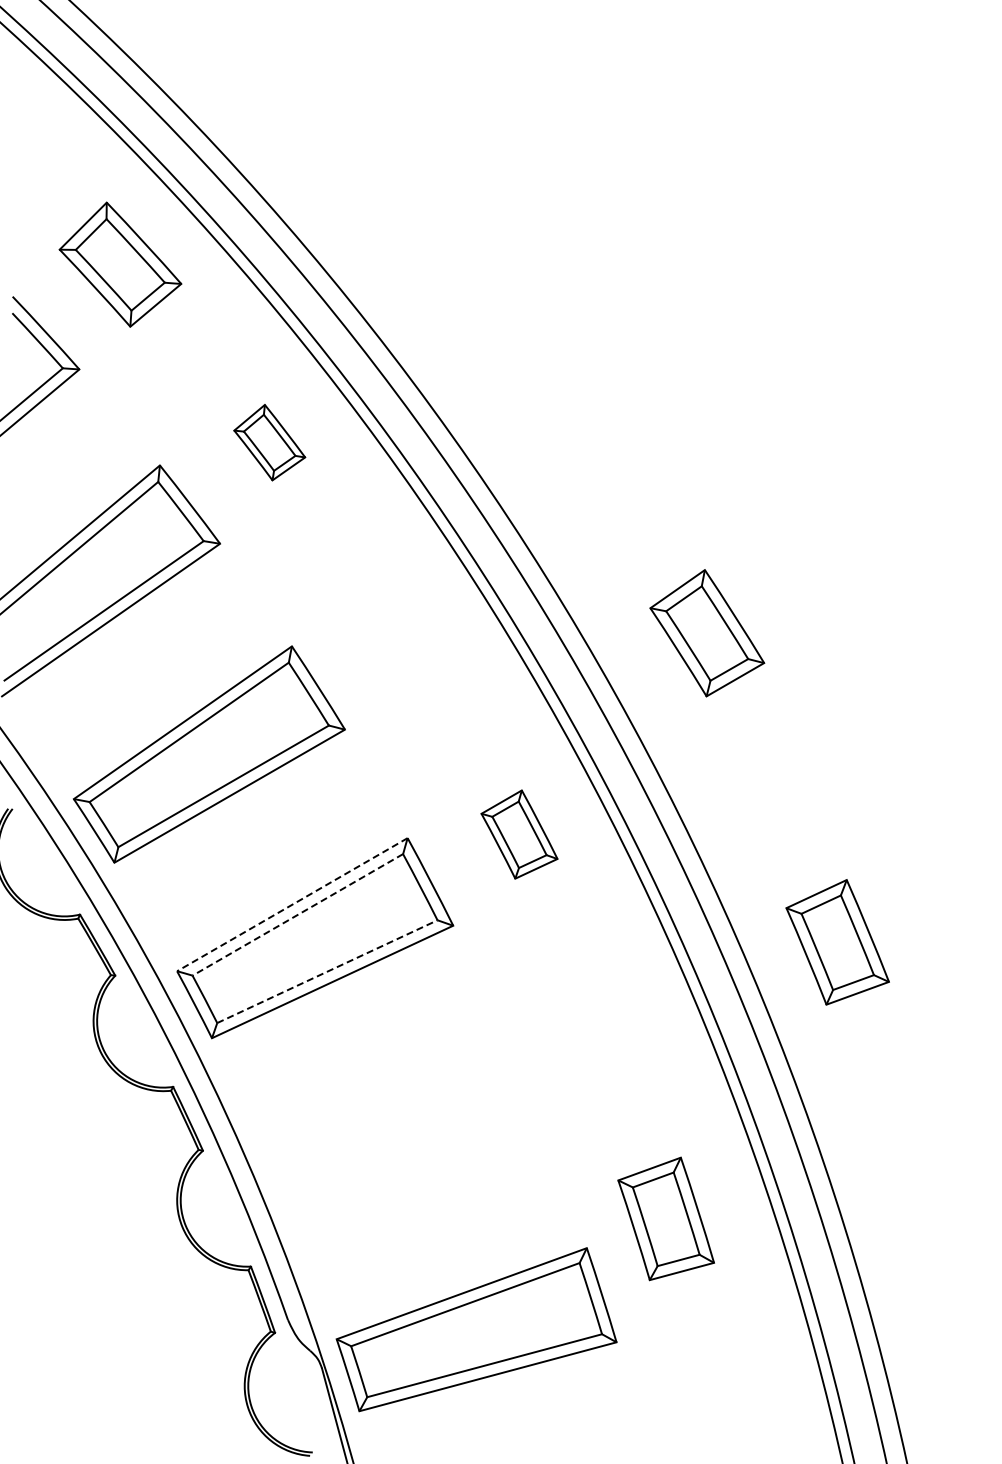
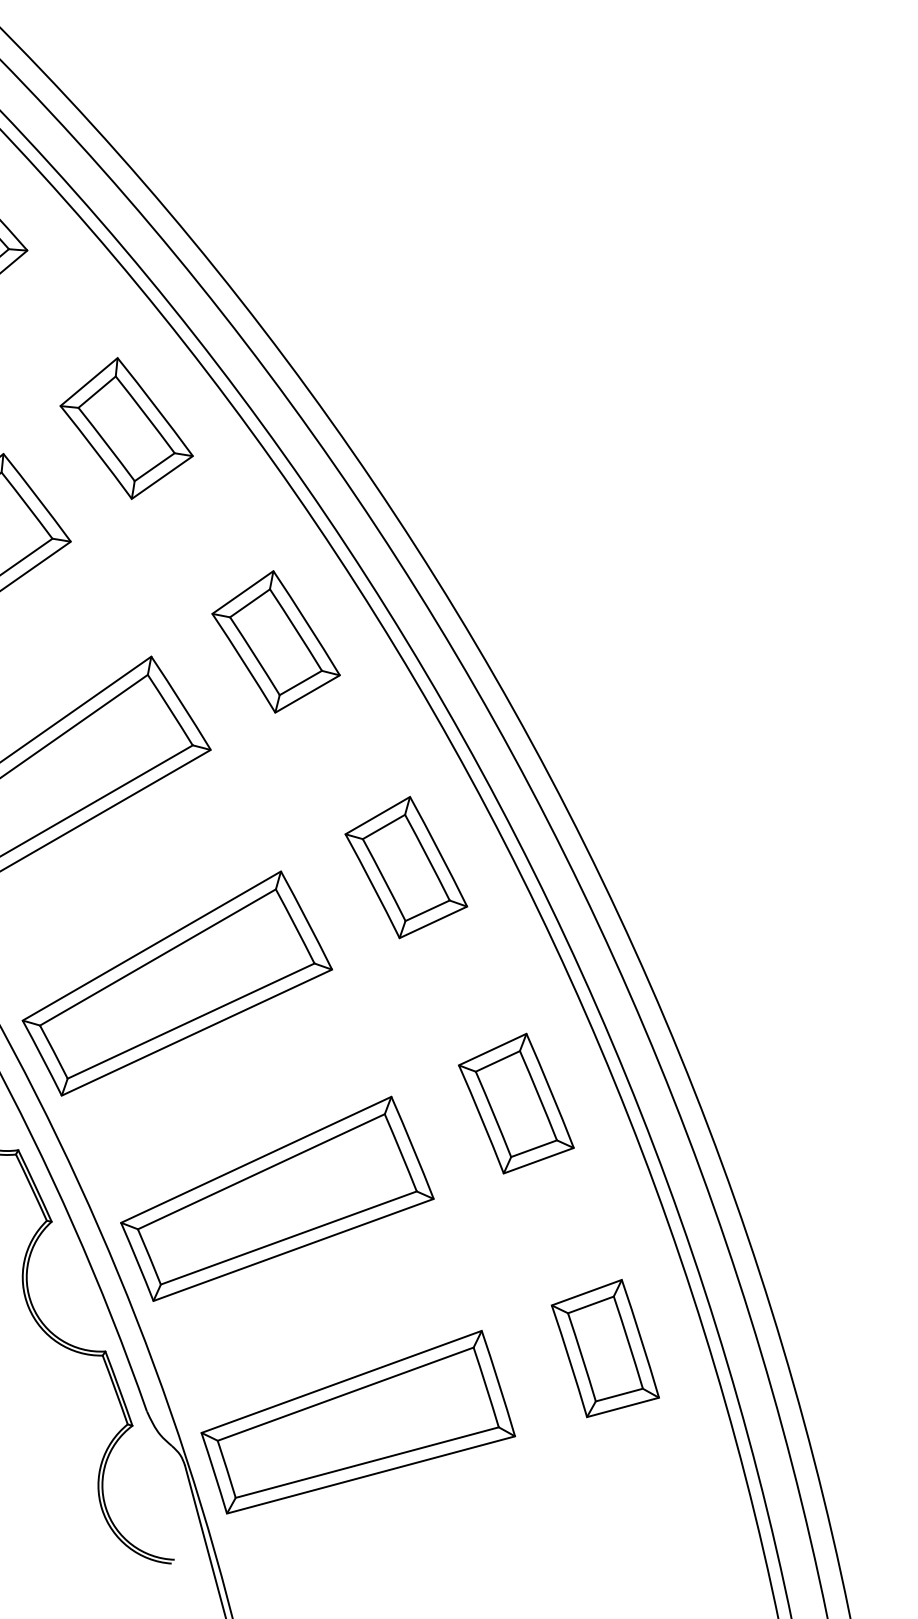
part: (269, 442) -> (126, 428), size x1.67
part: (707, 633) -> (276, 642), moved
part: (519, 834) -> (406, 867), size x1.43
line: (291, 904) -> (150, 945), dashed -> solid
line: (297, 914) -> (157, 957), dashed -> solid
part: (837, 942) -> (516, 1103), moved
line: (327, 971) -> (191, 1020), dashed -> solid
part: (403, 1130) -> (276, 1199), added
part: (665, 1218) -> (604, 1348), moved

